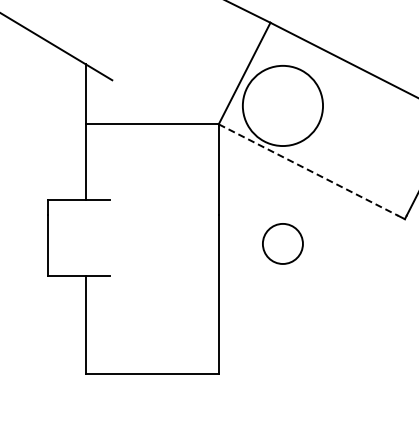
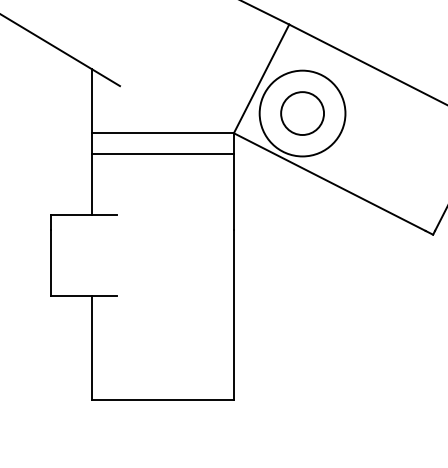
line: (151, 143) -> (161, 153), added
line: (308, 170) -> (329, 182), dashed -> solid
circle: (282, 243) -> (302, 113), moved

